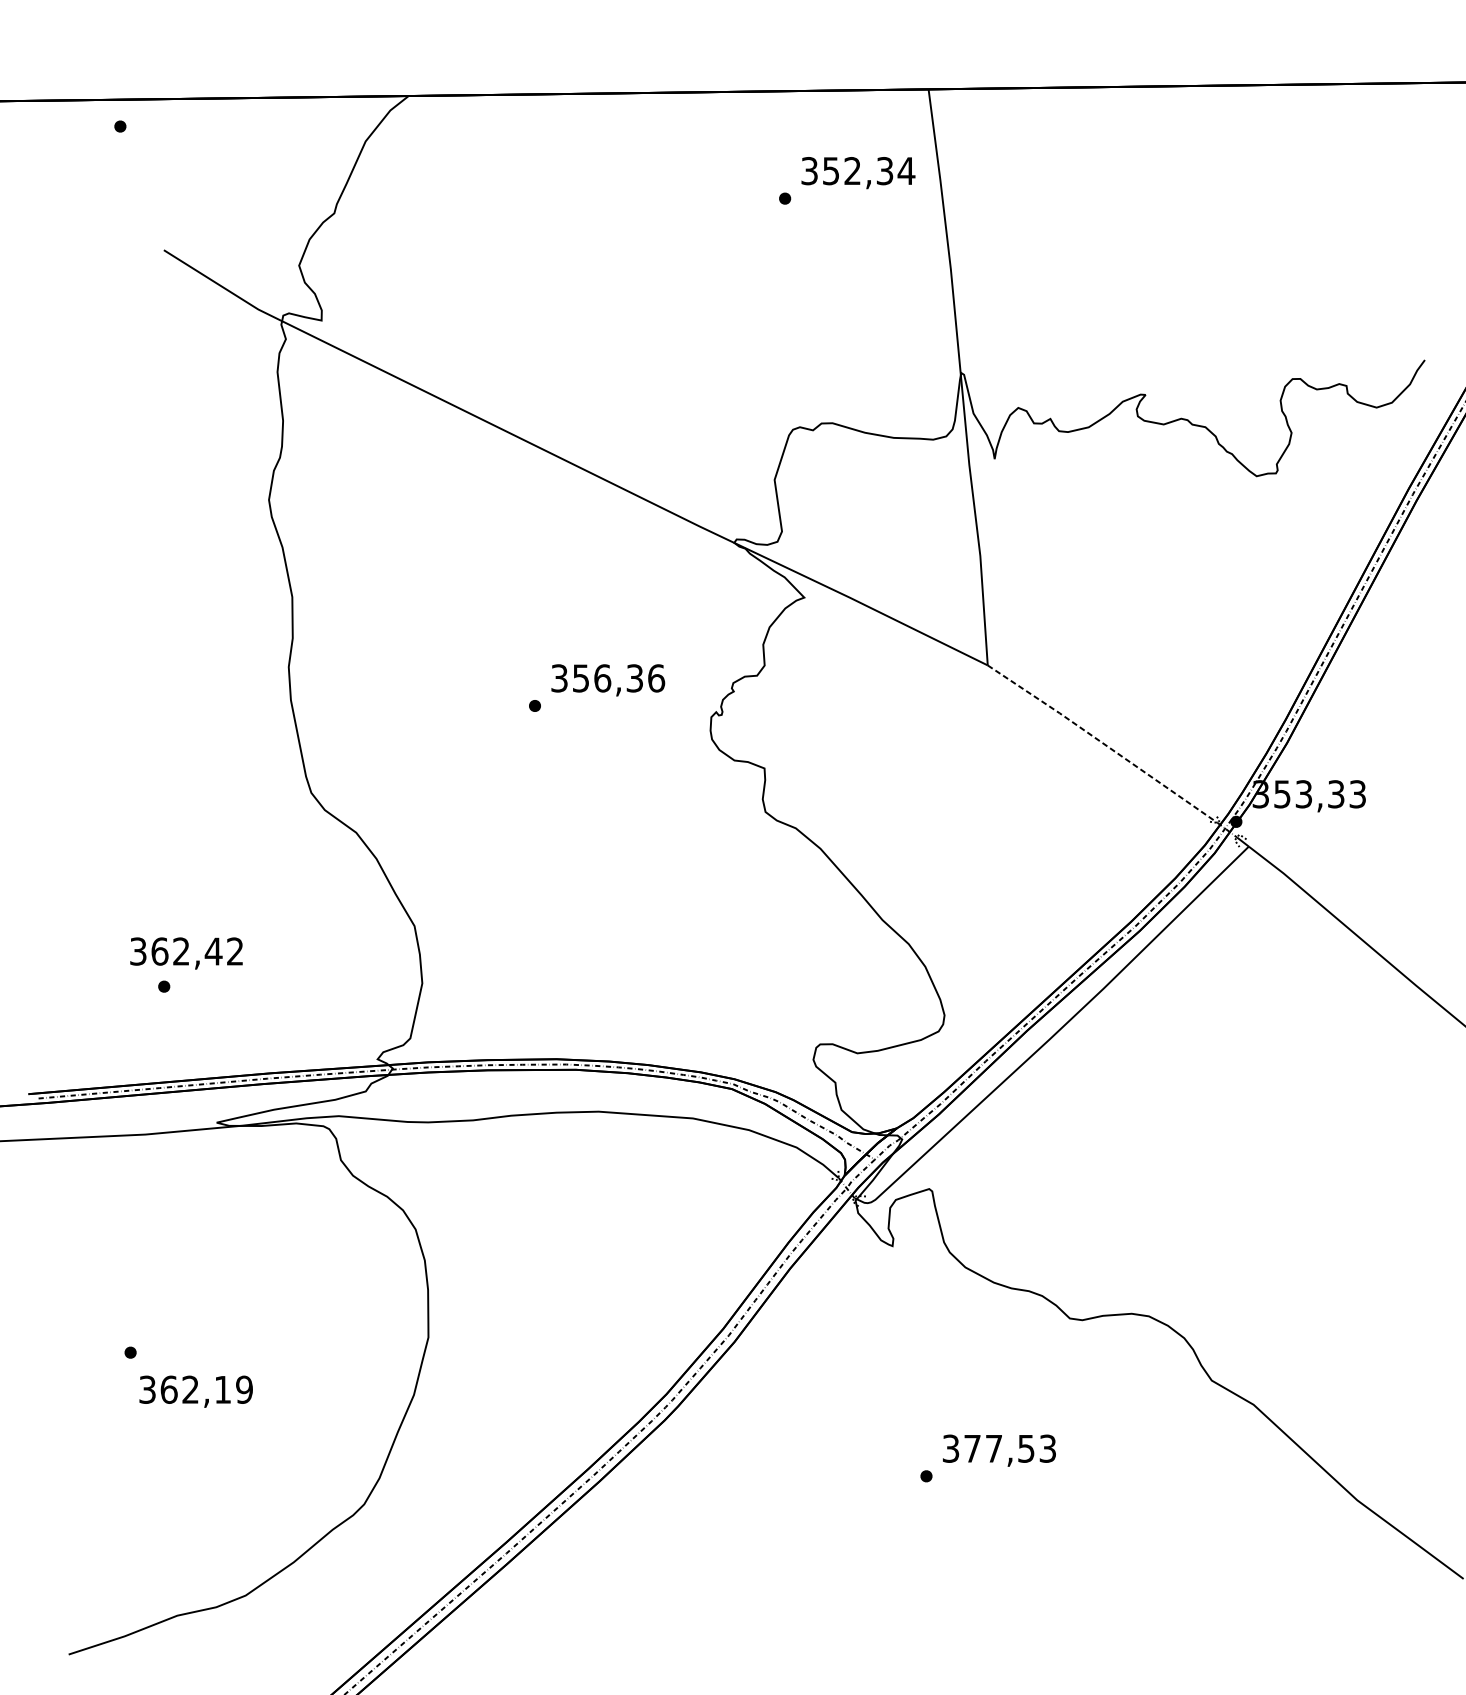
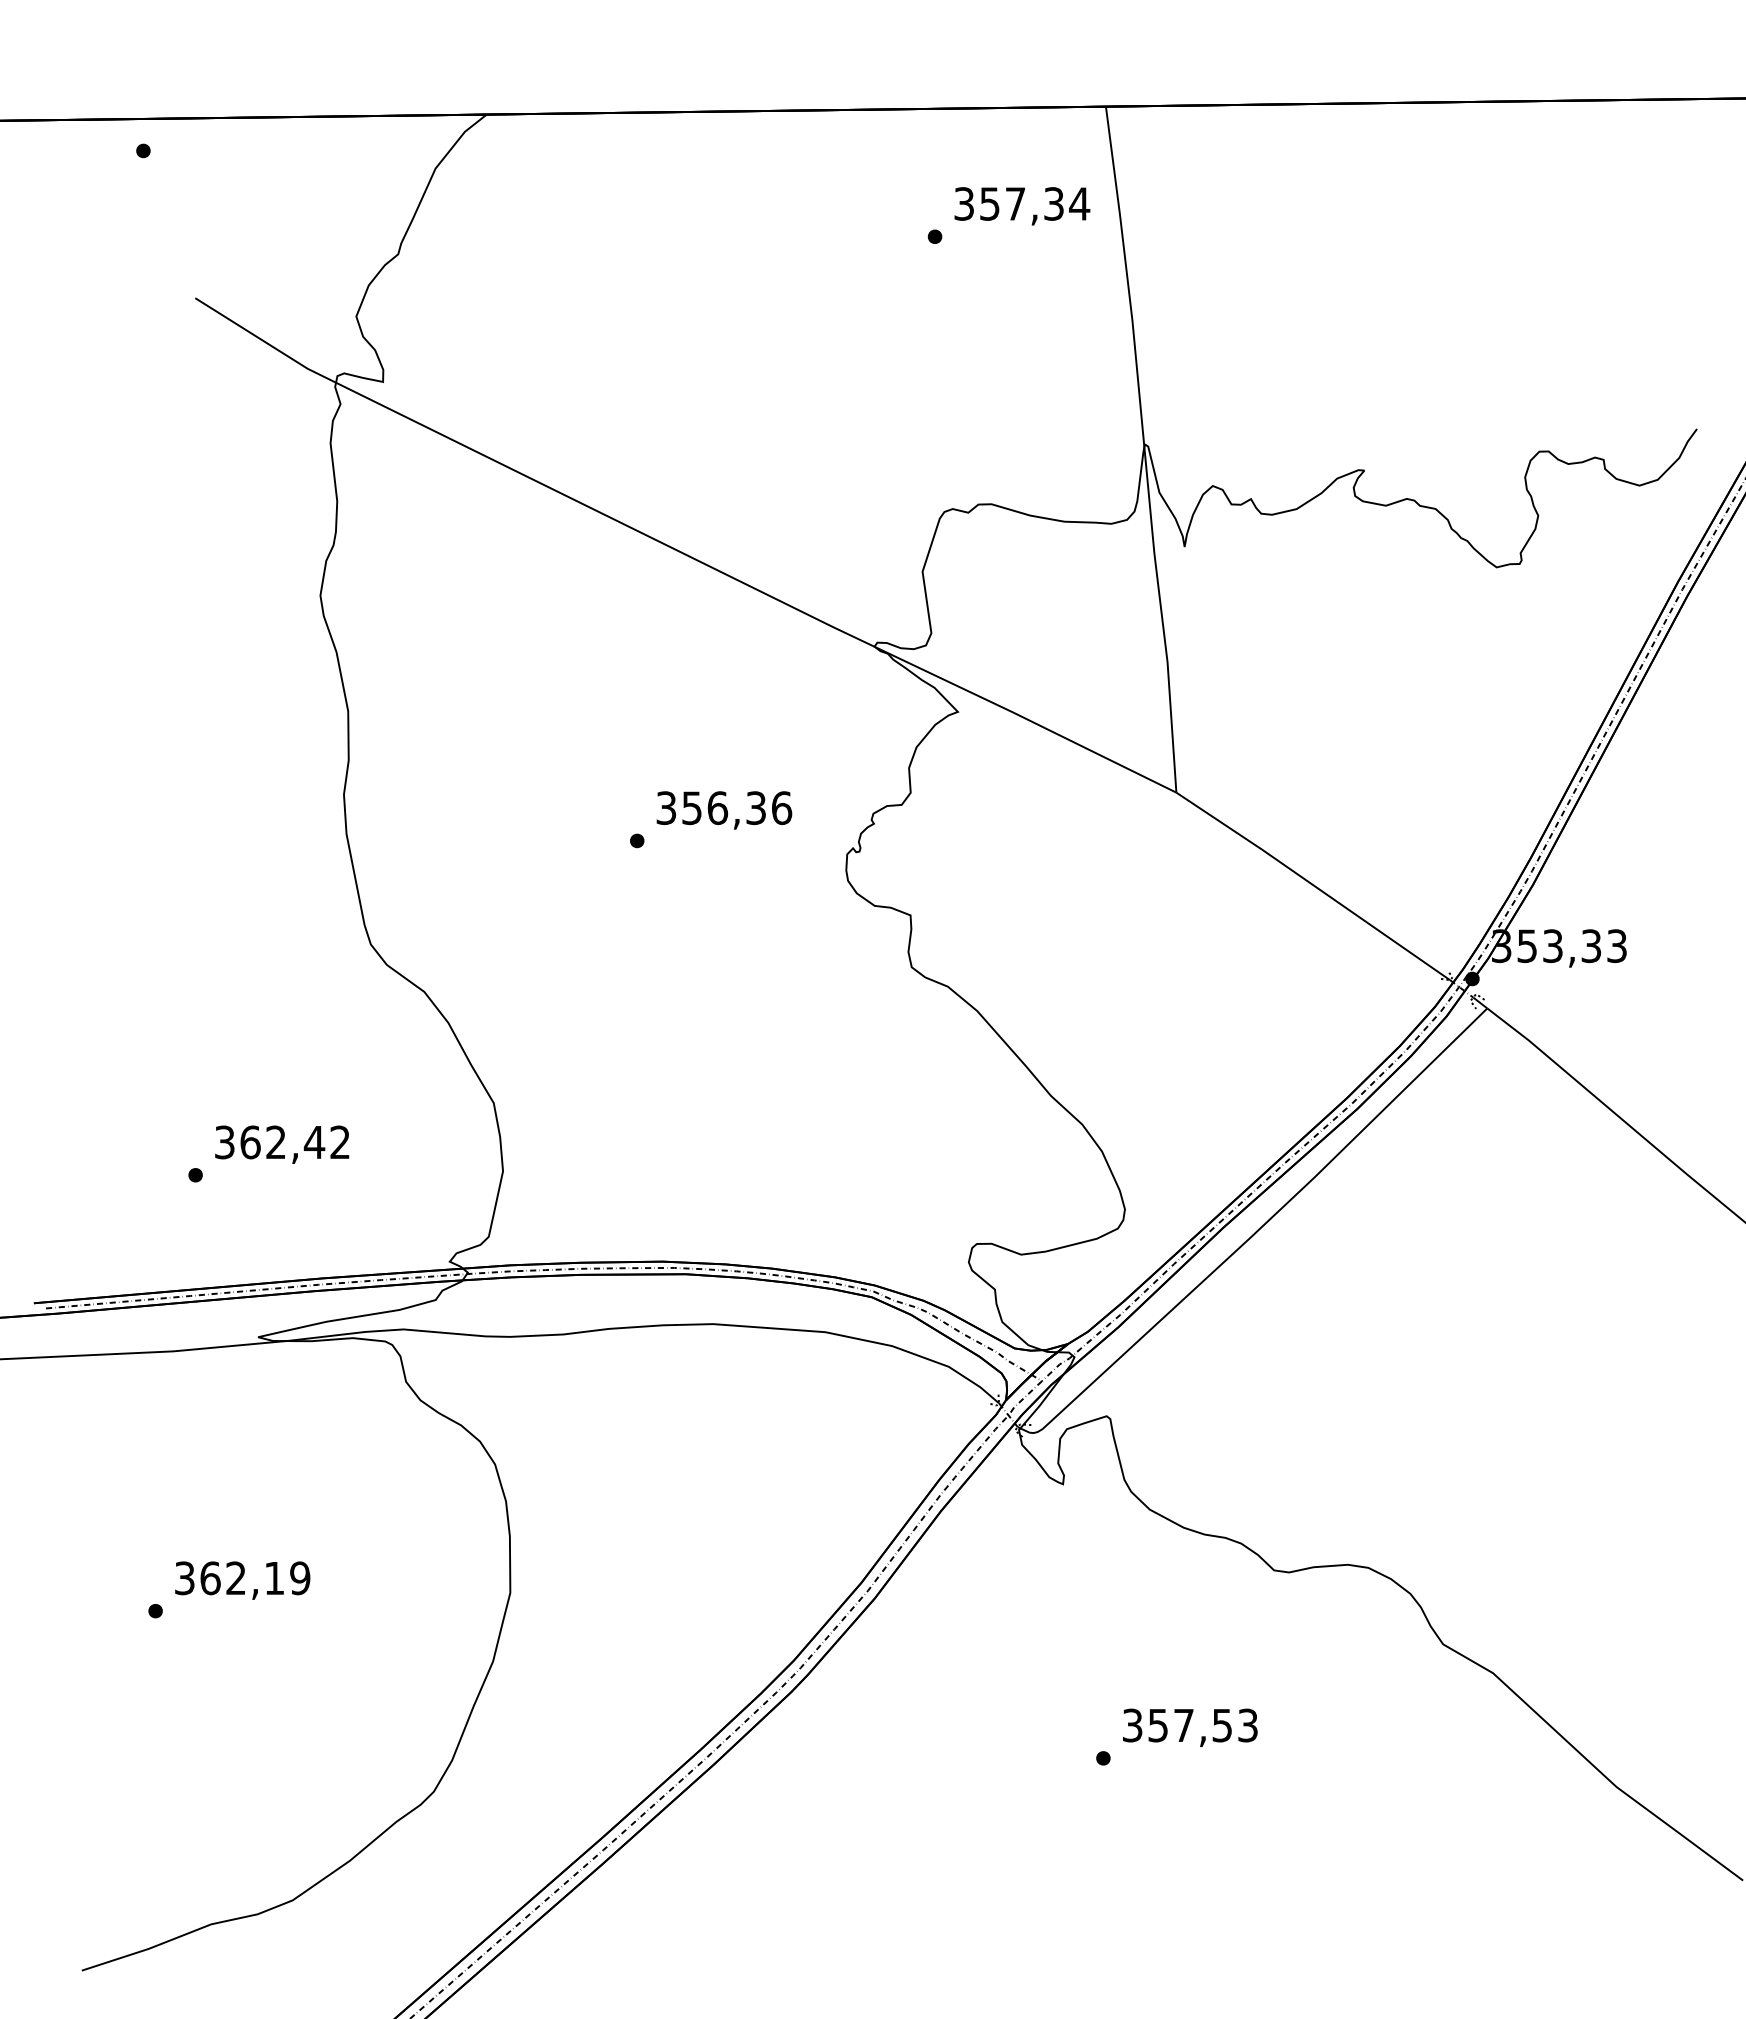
text: (851, 170) -> (1014, 203), 352,34 -> 357,34
line: (1102, 743) -> (1313, 885), dashed -> solid
text: (186, 953) -> (282, 1144), moved
text: (196, 1391) -> (242, 1580), moved
text: (971, 1448) -> (1157, 1725), 377,53 -> 357,53

